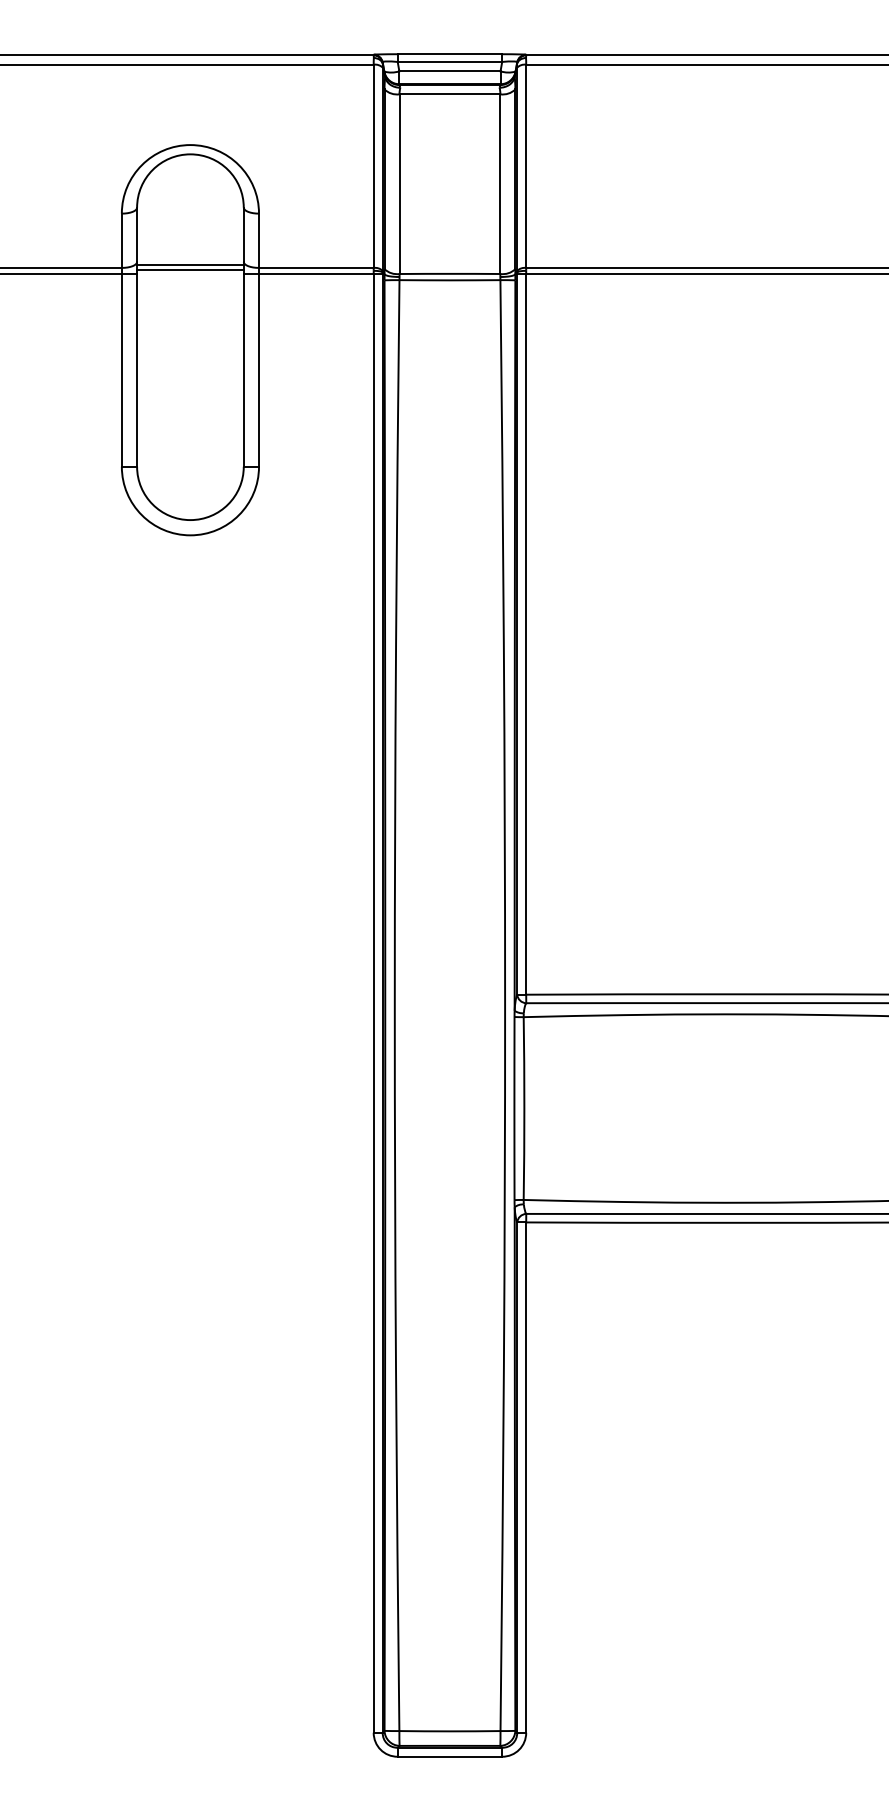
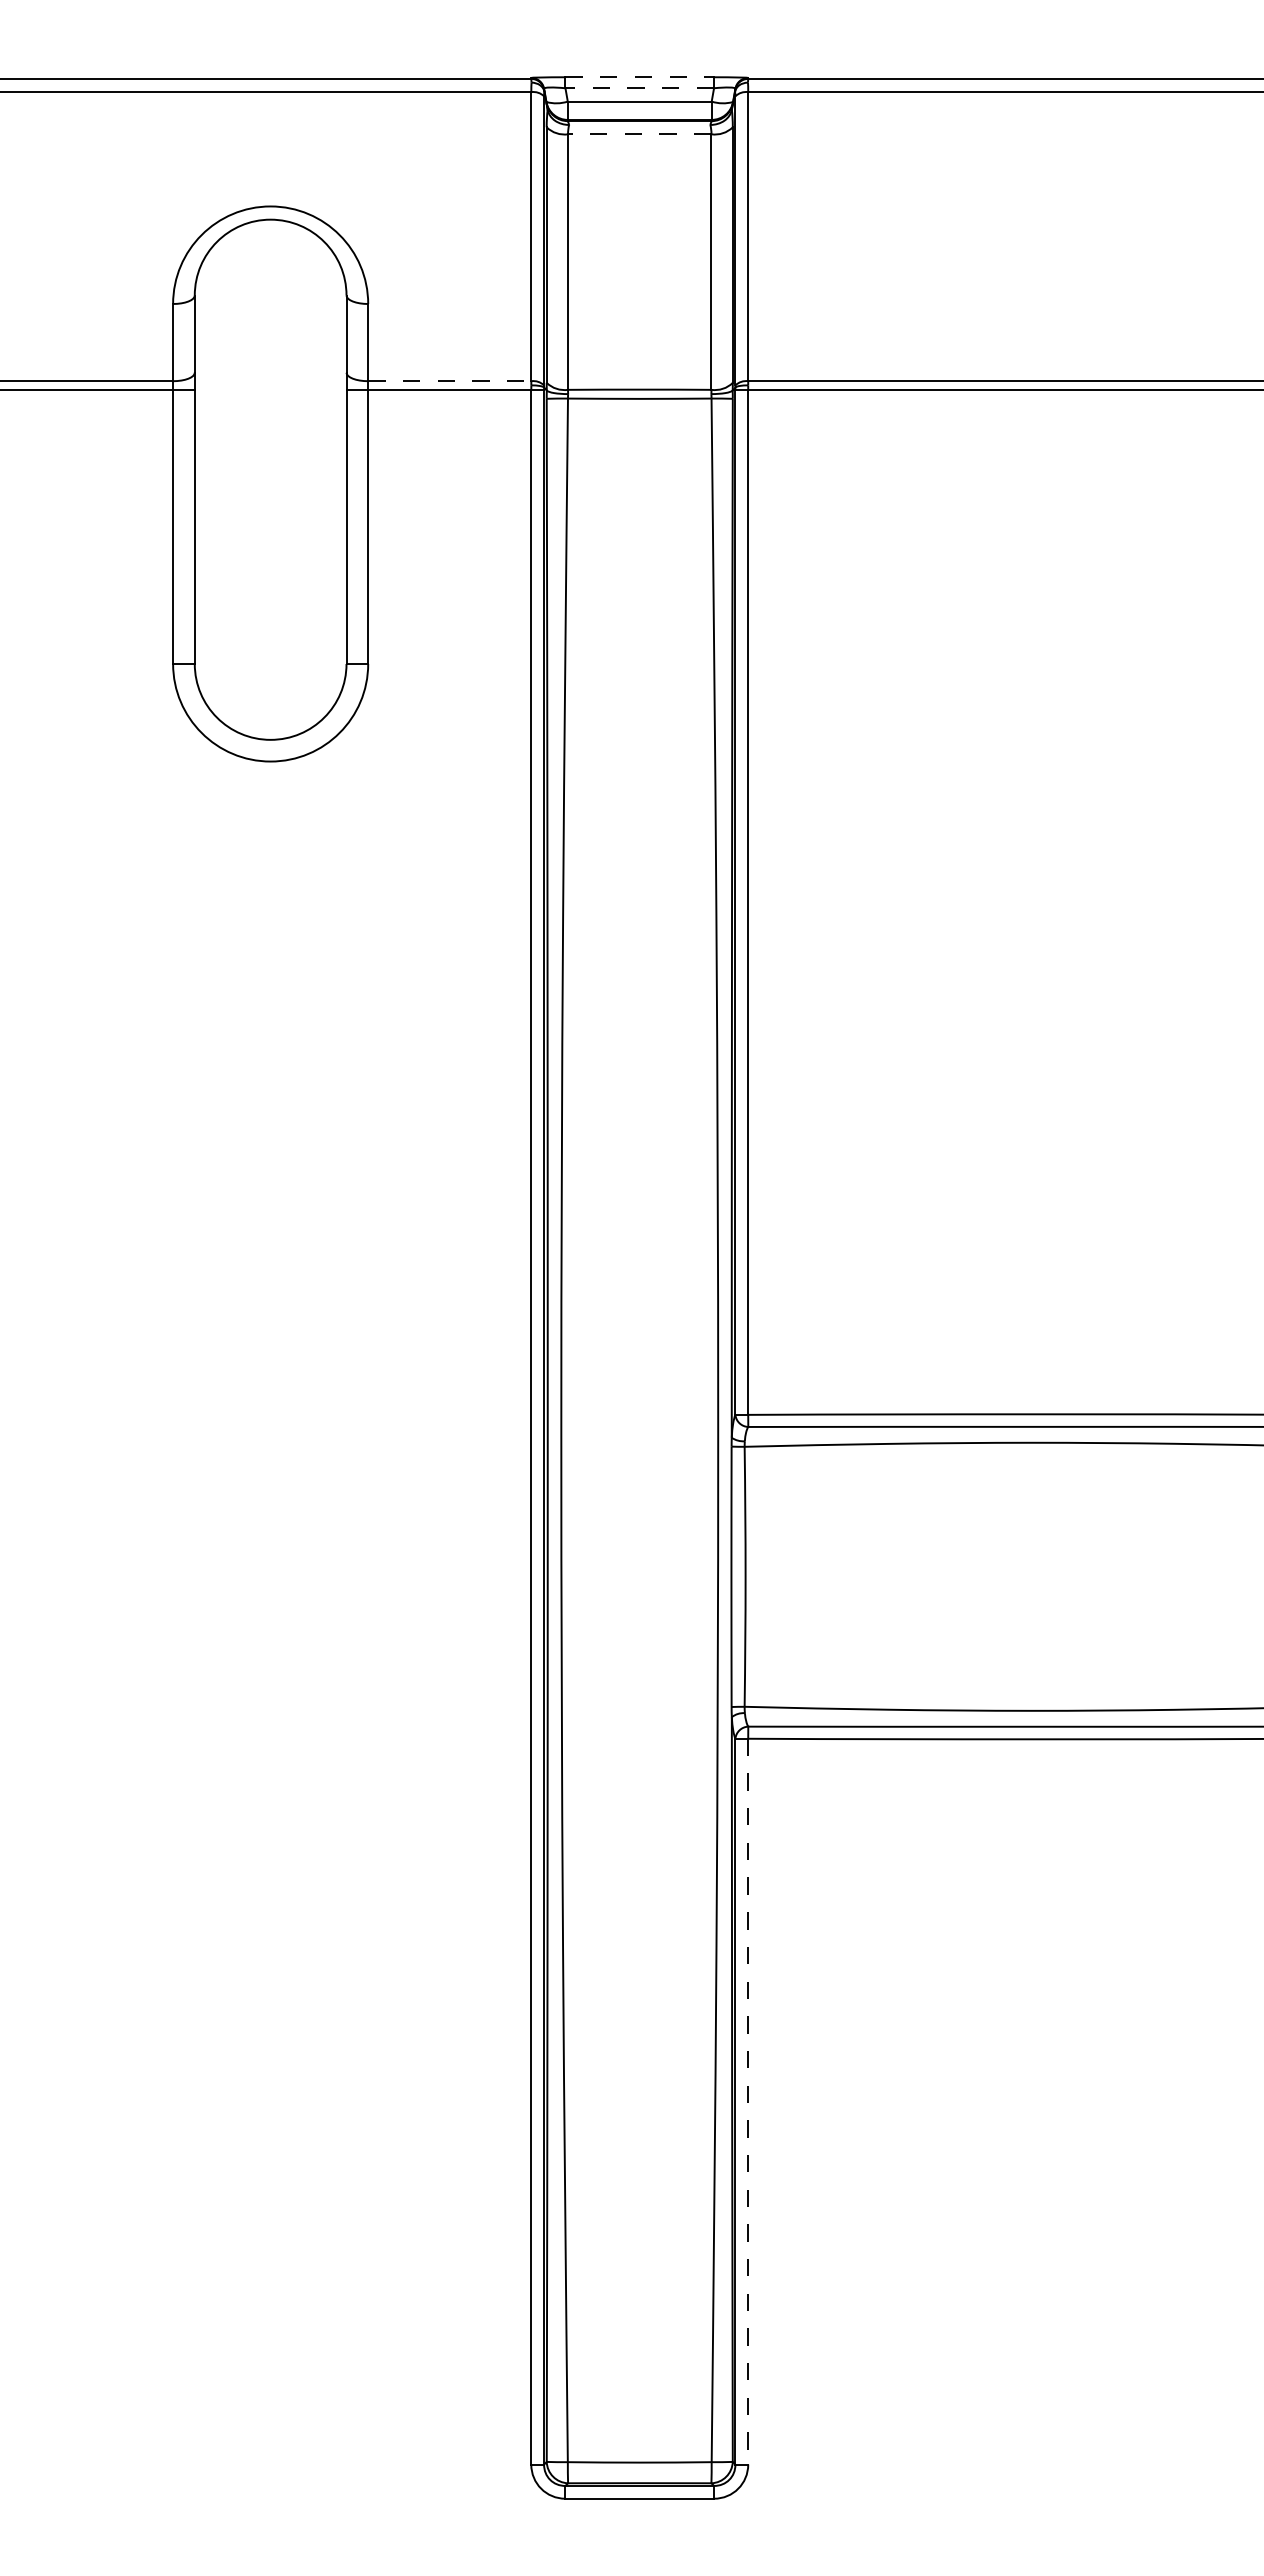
line: (450, 54) -> (640, 77), solid -> dashed
line: (449, 62) -> (639, 88), solid -> dashed
line: (449, 94) -> (639, 134), solid -> dashed
line: (190, 264) -> (270, 376), removed
line: (316, 268) -> (449, 381), solid -> dashed
line: (190, 270) -> (270, 384), removed
line: (526, 1477) -> (748, 2101), solid -> dashed

